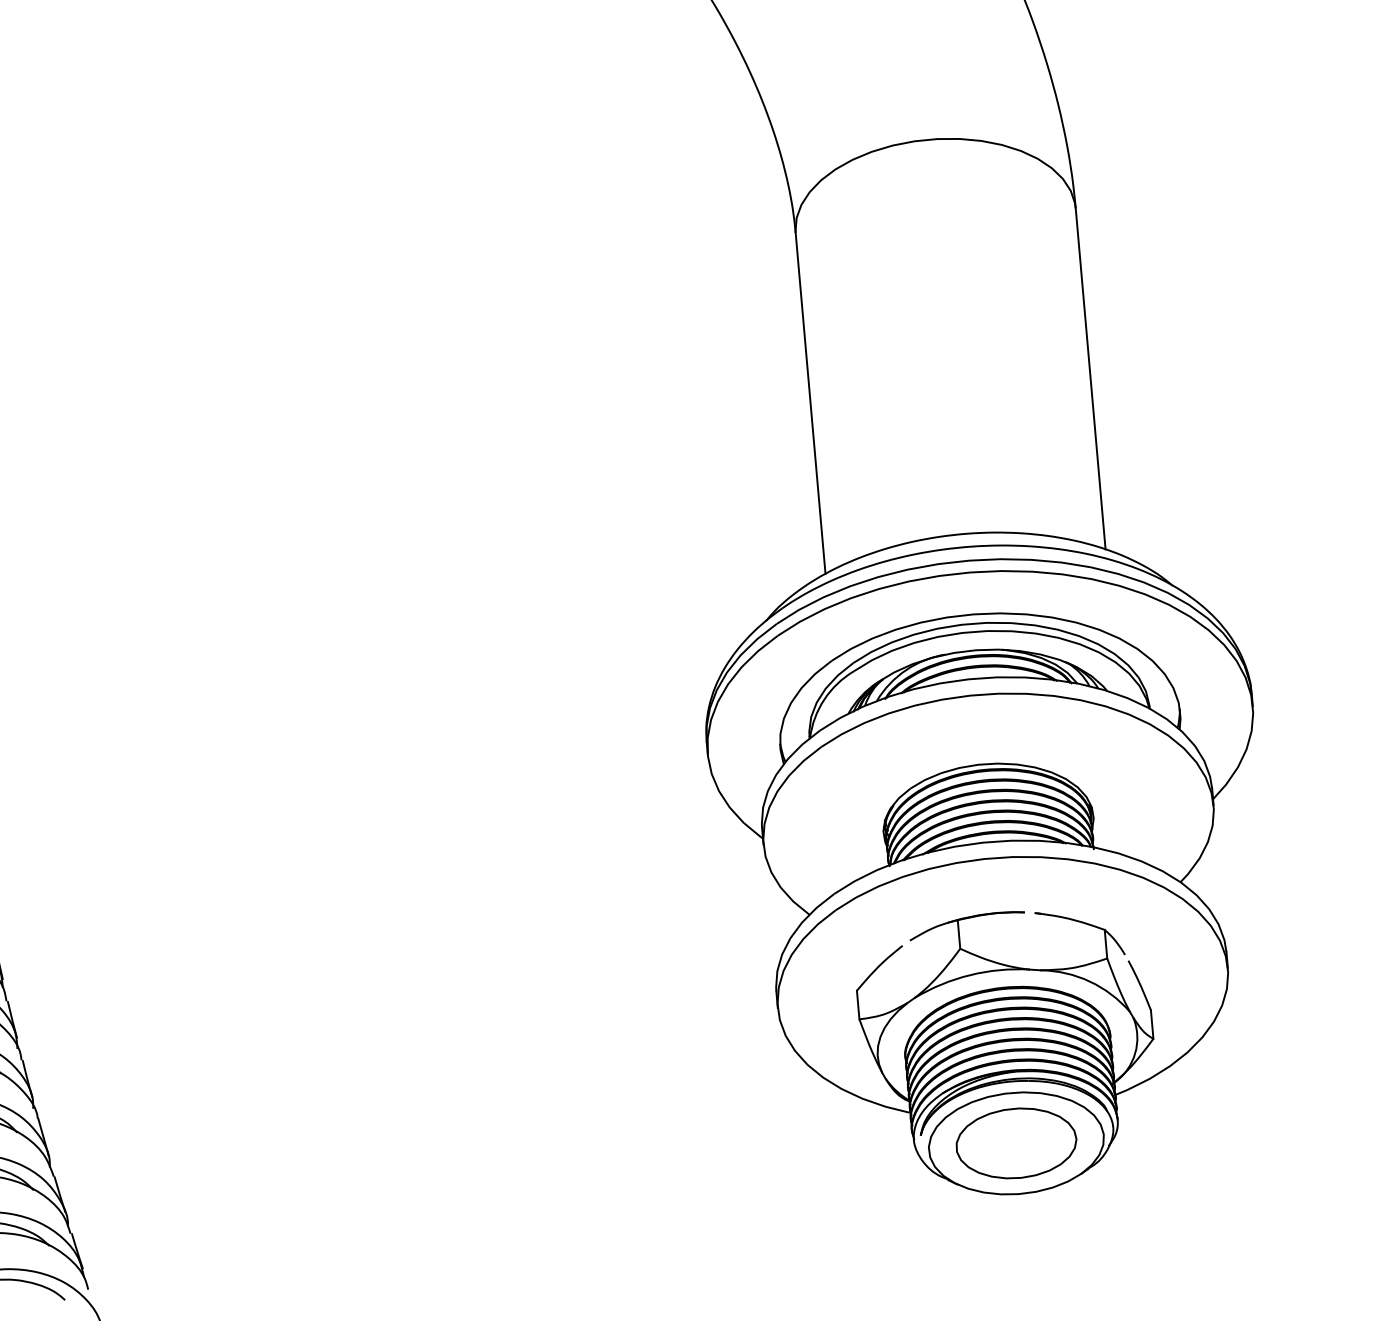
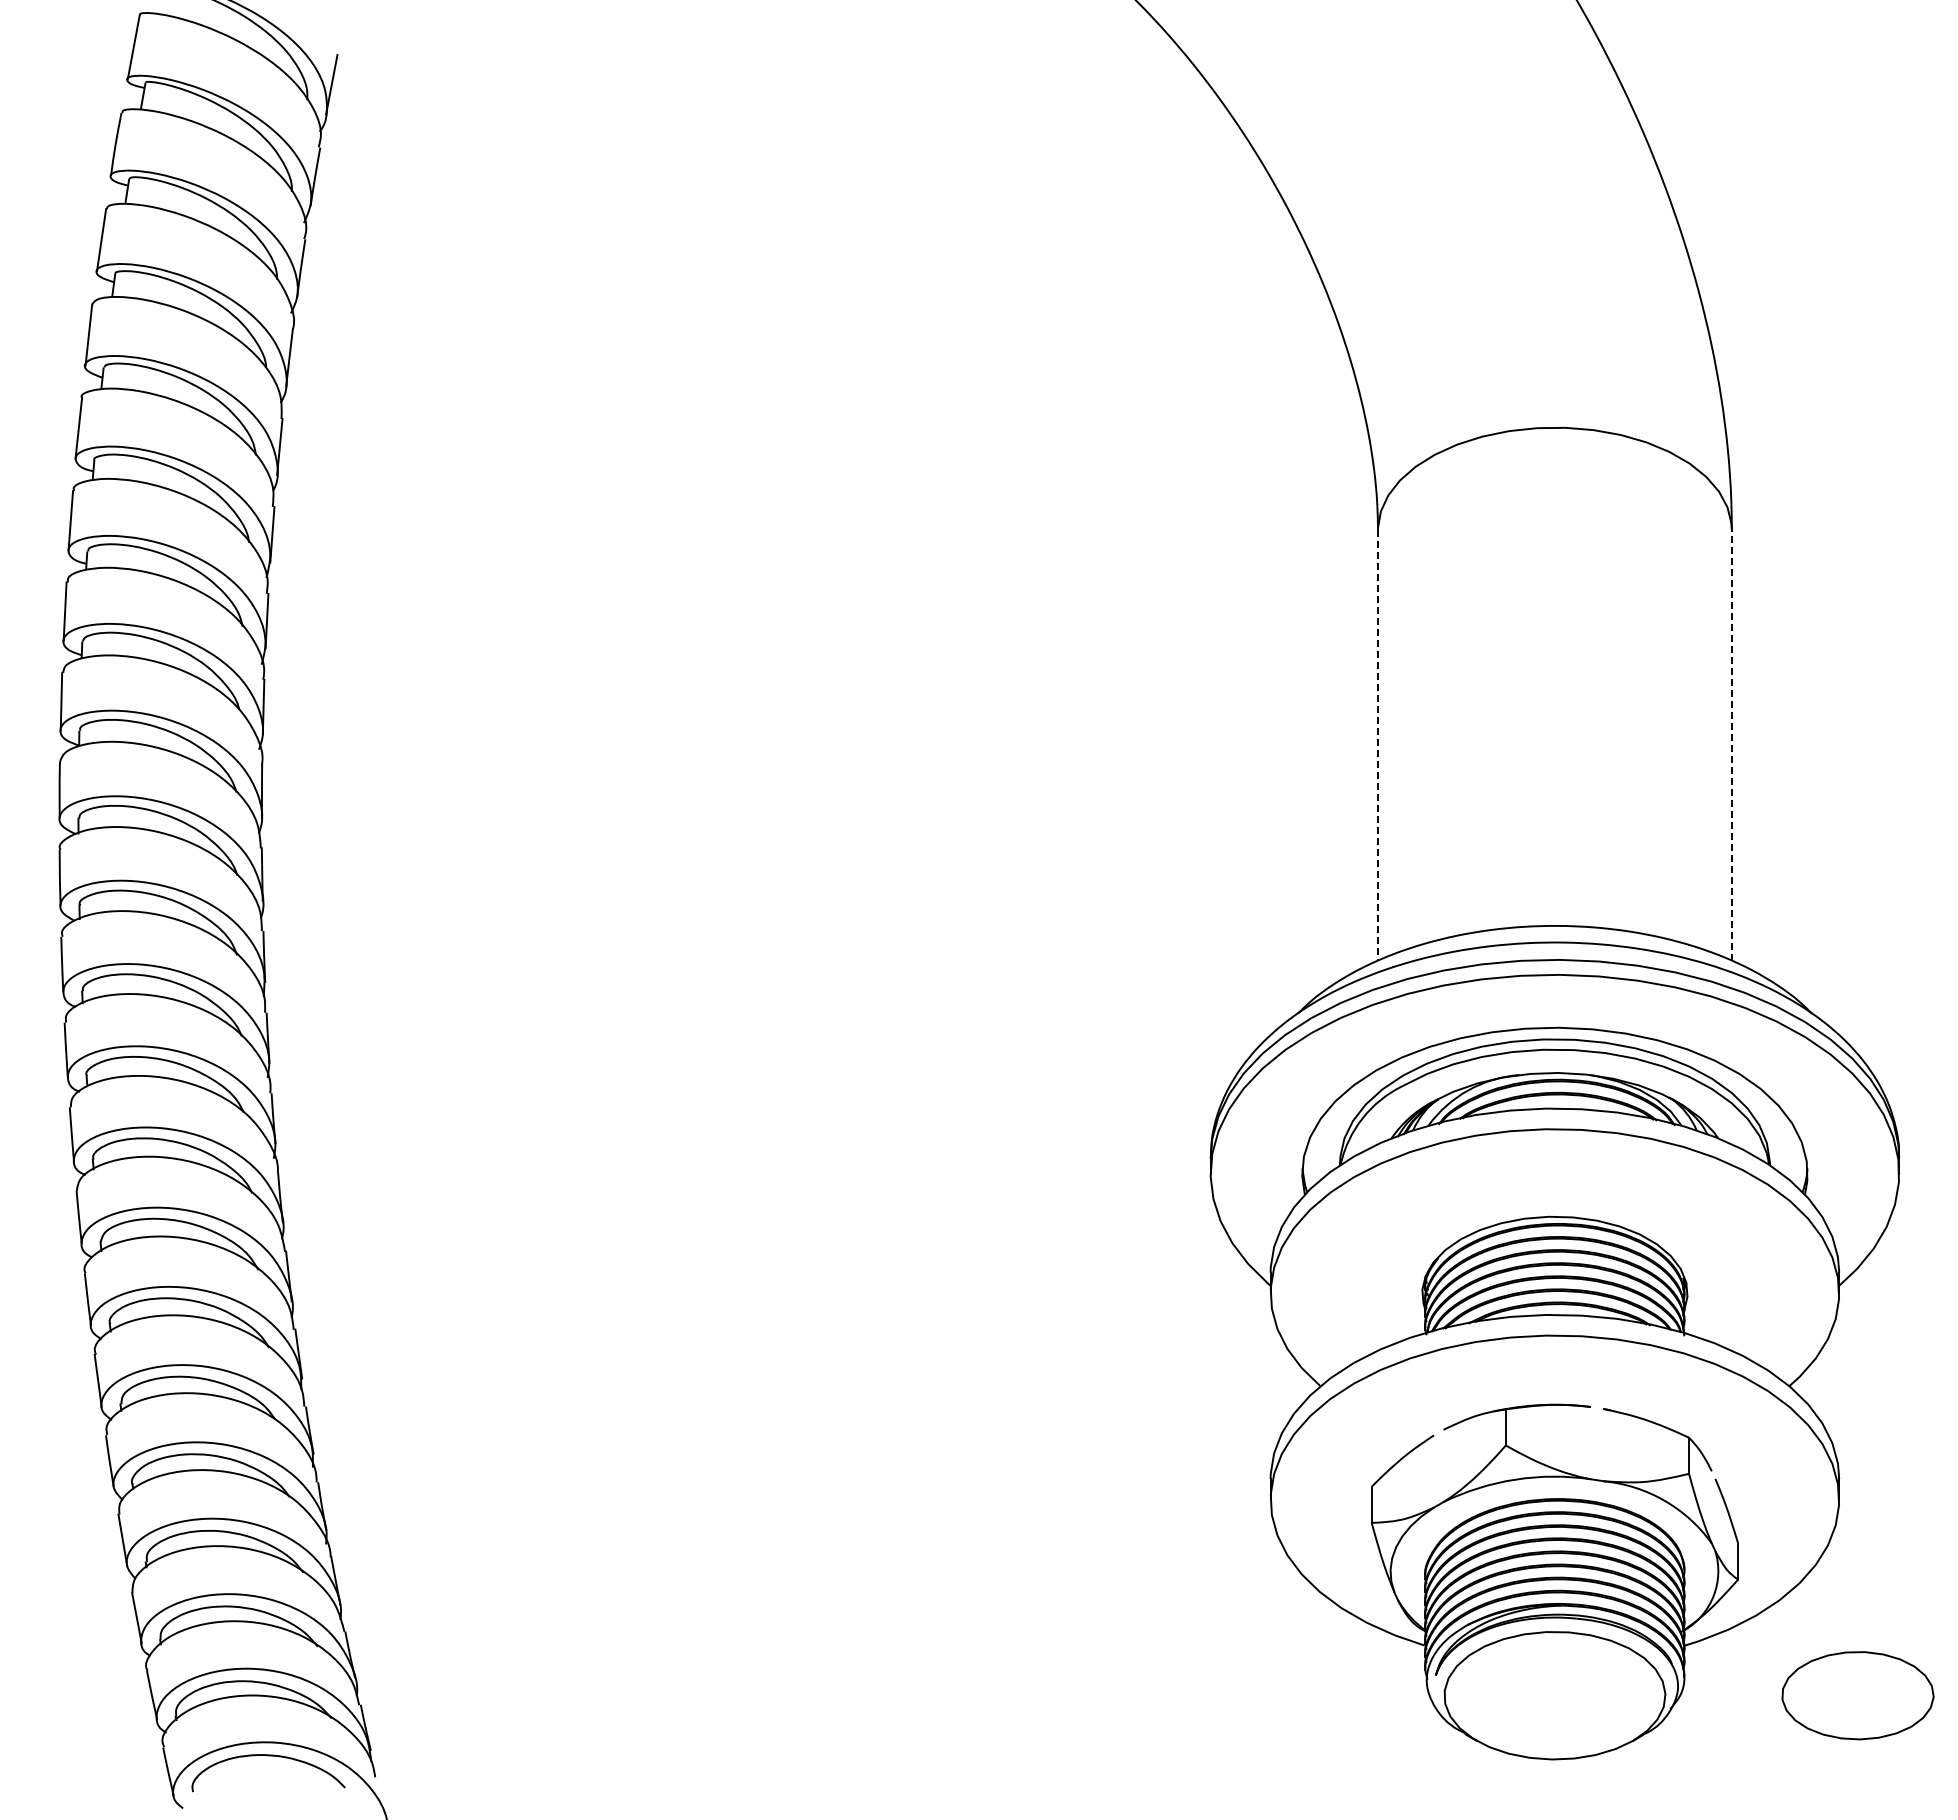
line: (1090, 379) -> (1731, 745), solid -> dashed
line: (810, 403) -> (1378, 745), solid -> dashed
part: (1016, 1143) -> (1857, 1695), moved

